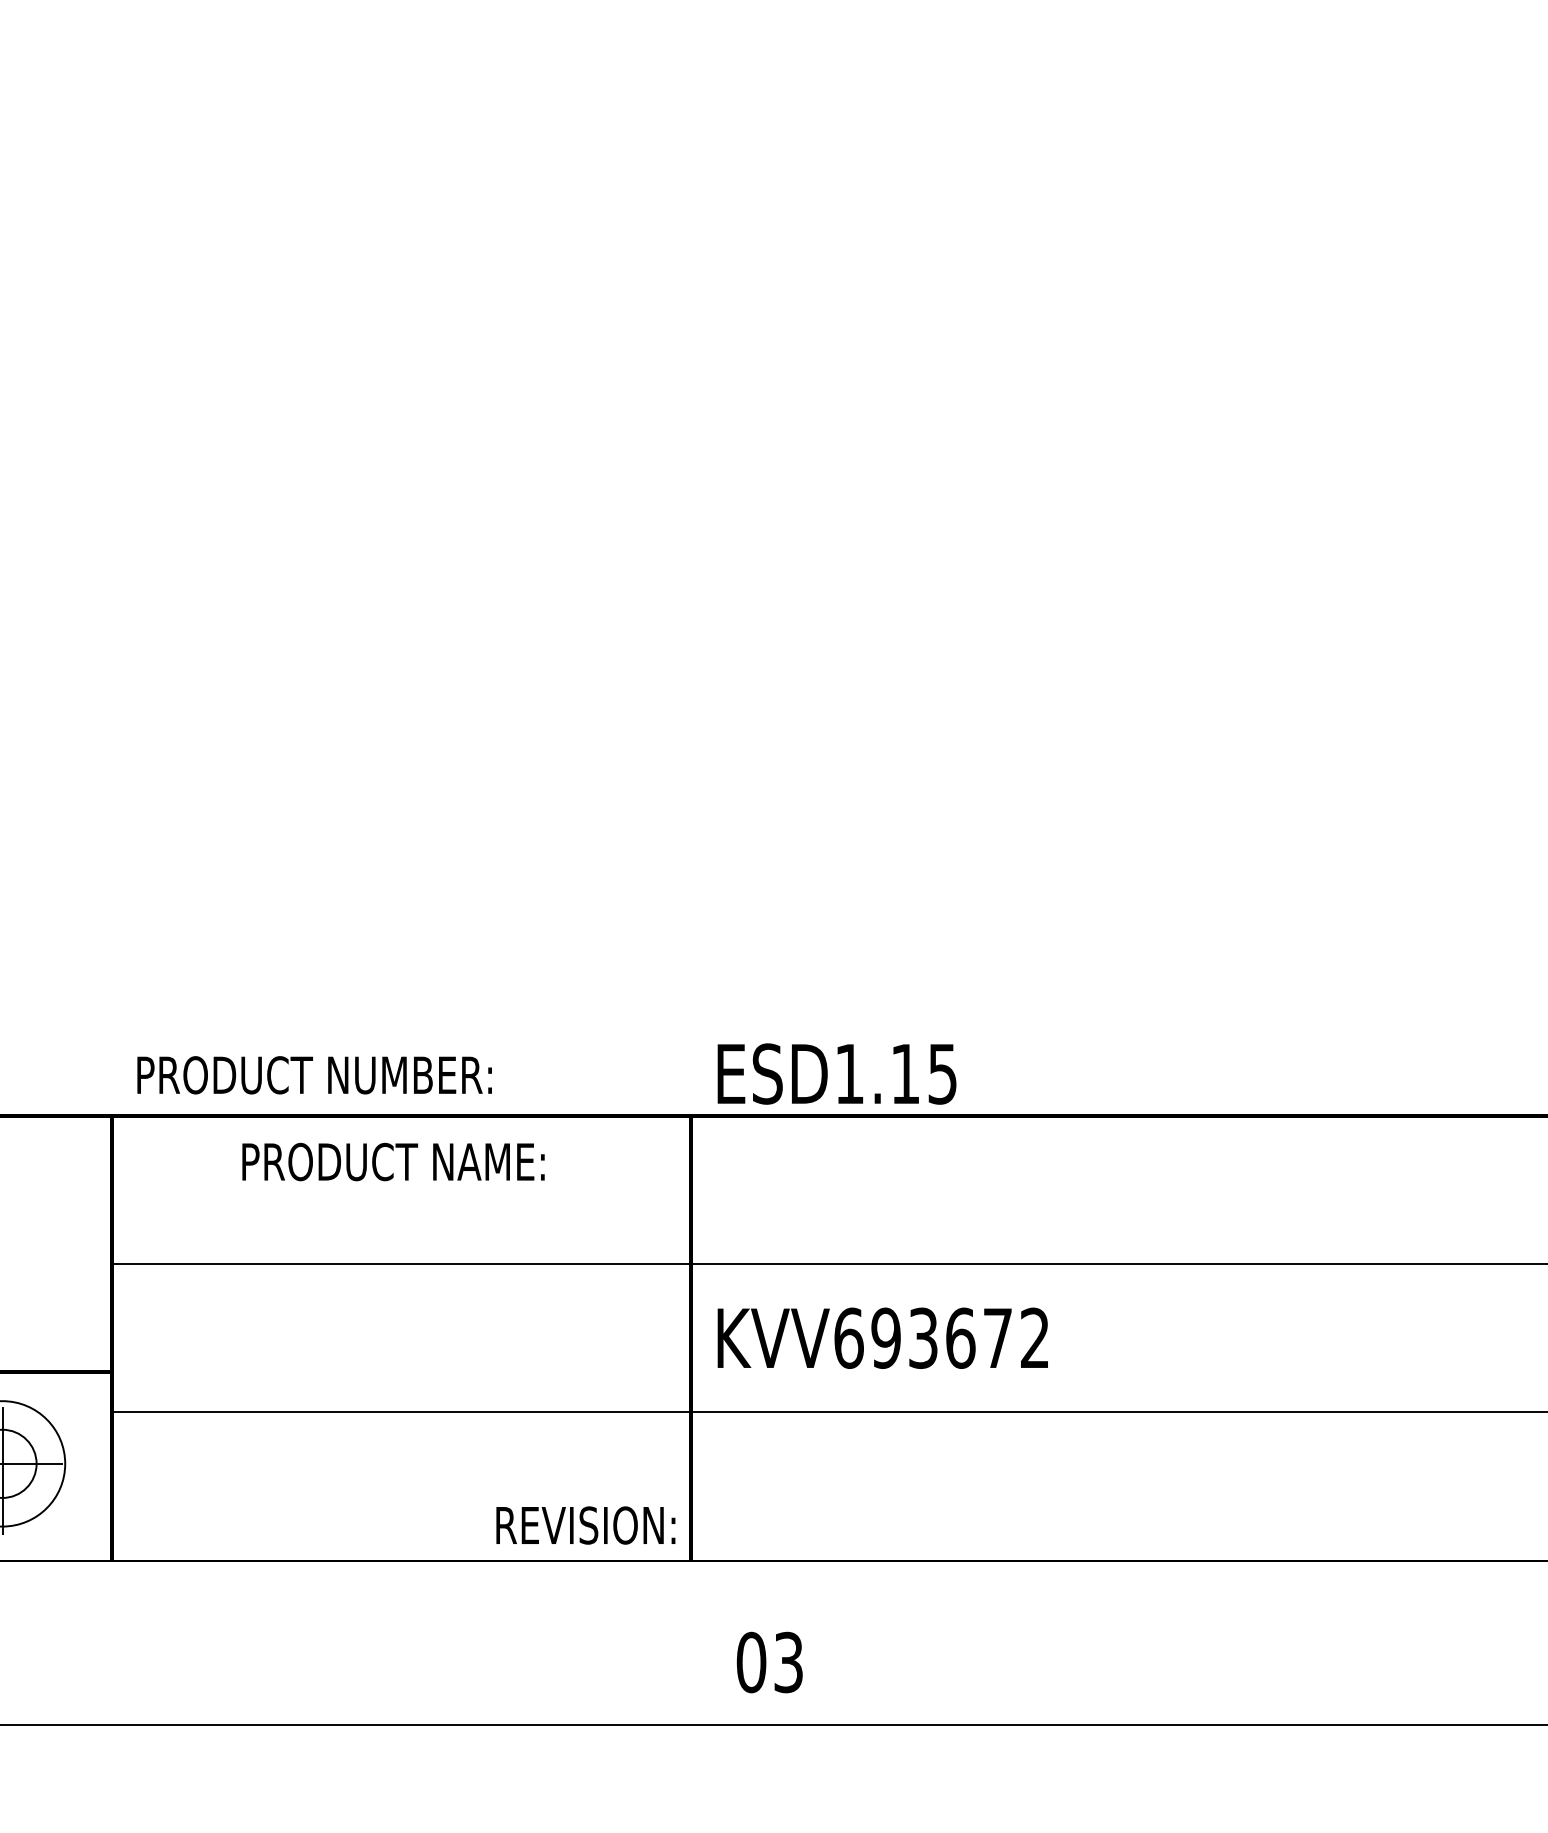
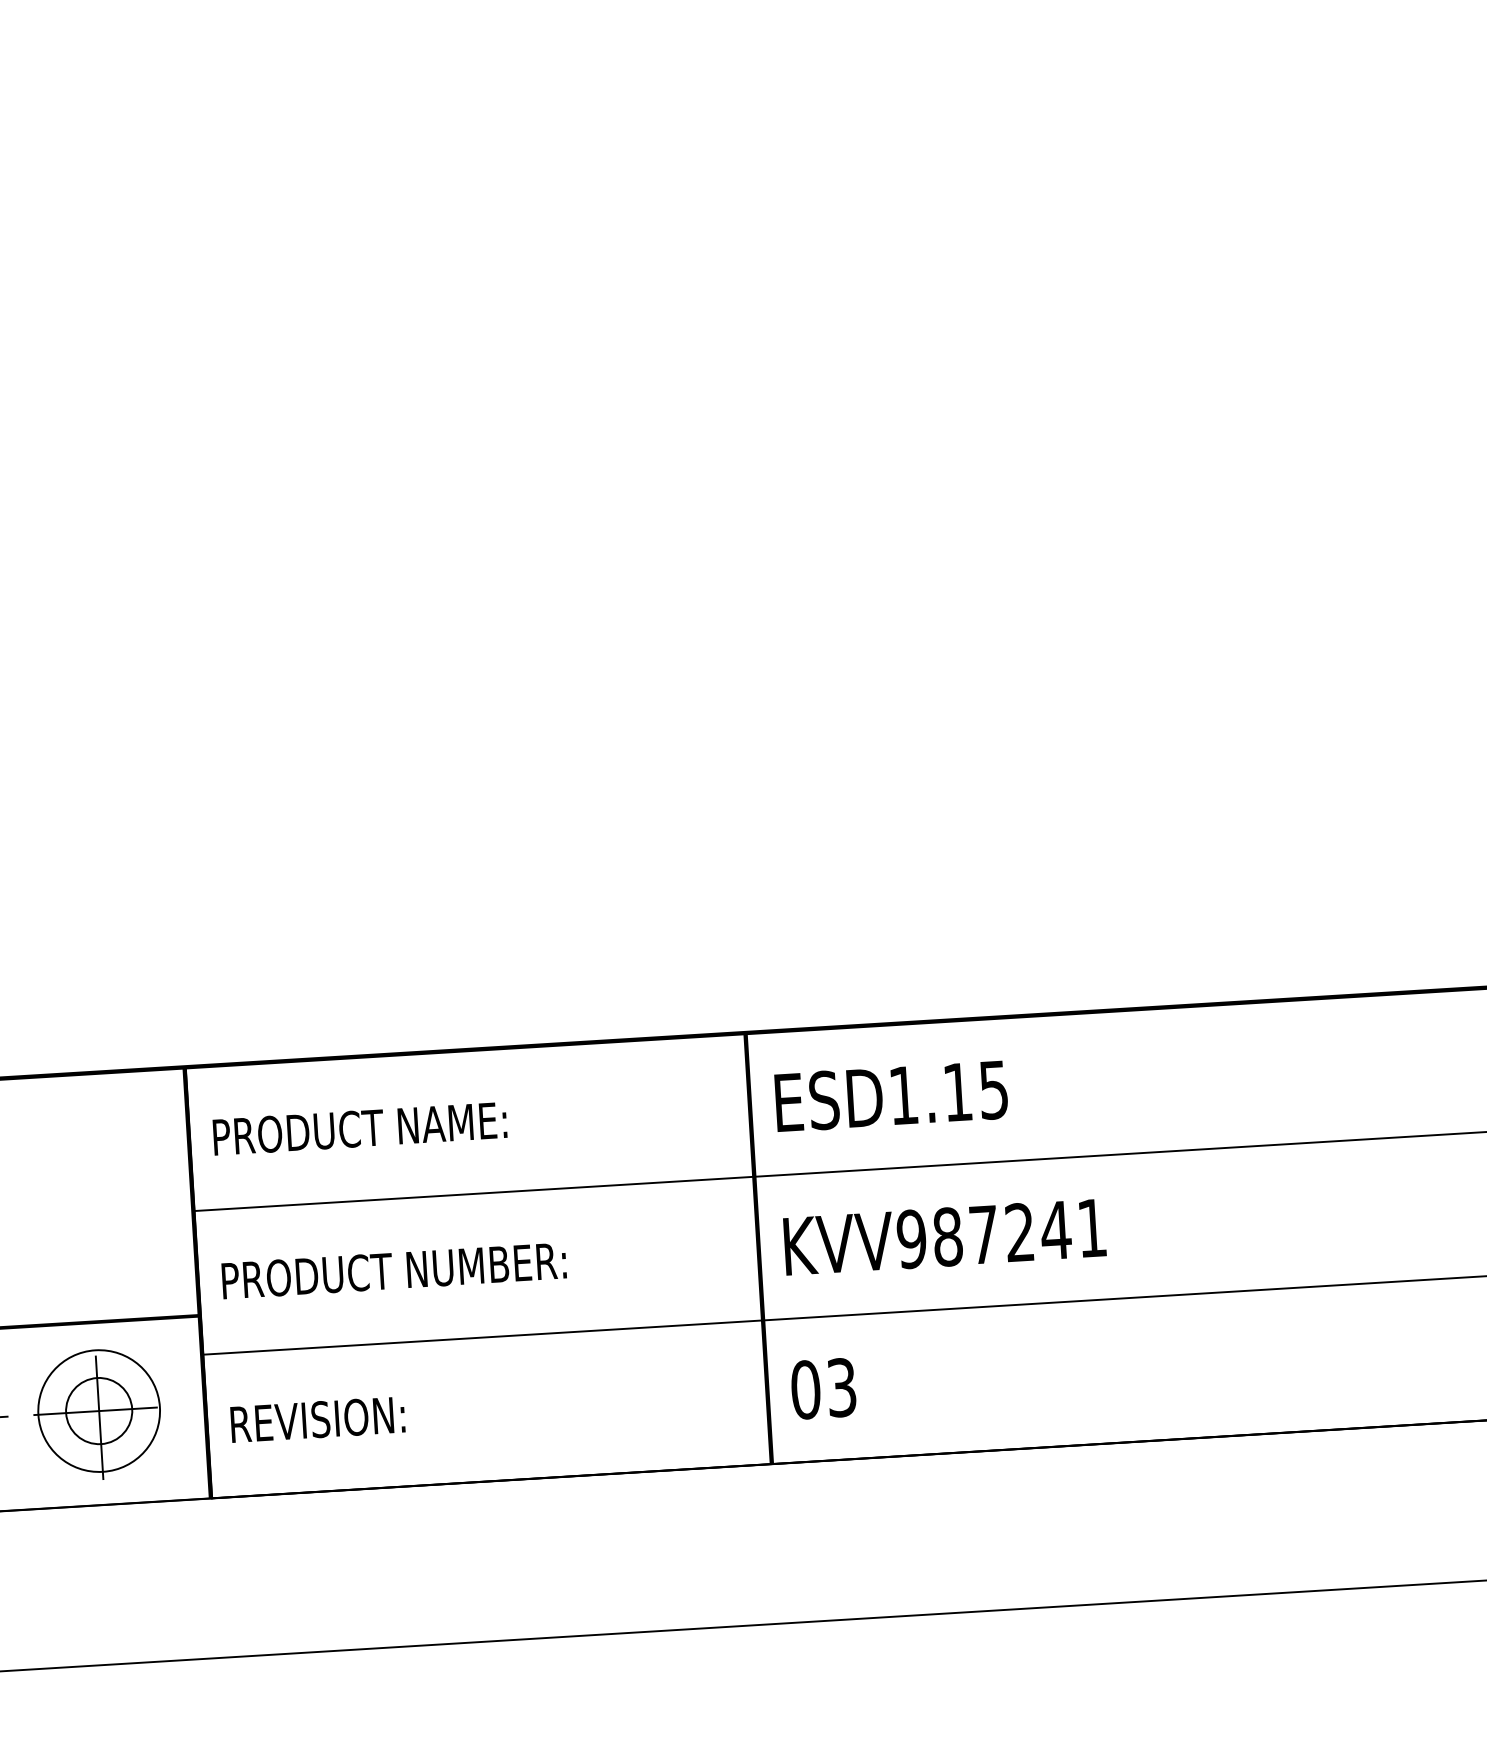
text: (836, 1073) -> (890, 1095), moved
text: (314, 1075) -> (394, 1271), moved
text: (393, 1161) -> (360, 1128), moved
text: (941, 1337) -> (1001, 1233), KVV693672 -> KVV987241
text: (585, 1525) -> (317, 1419), moved
text: (769, 1662) -> (823, 1388), moved

